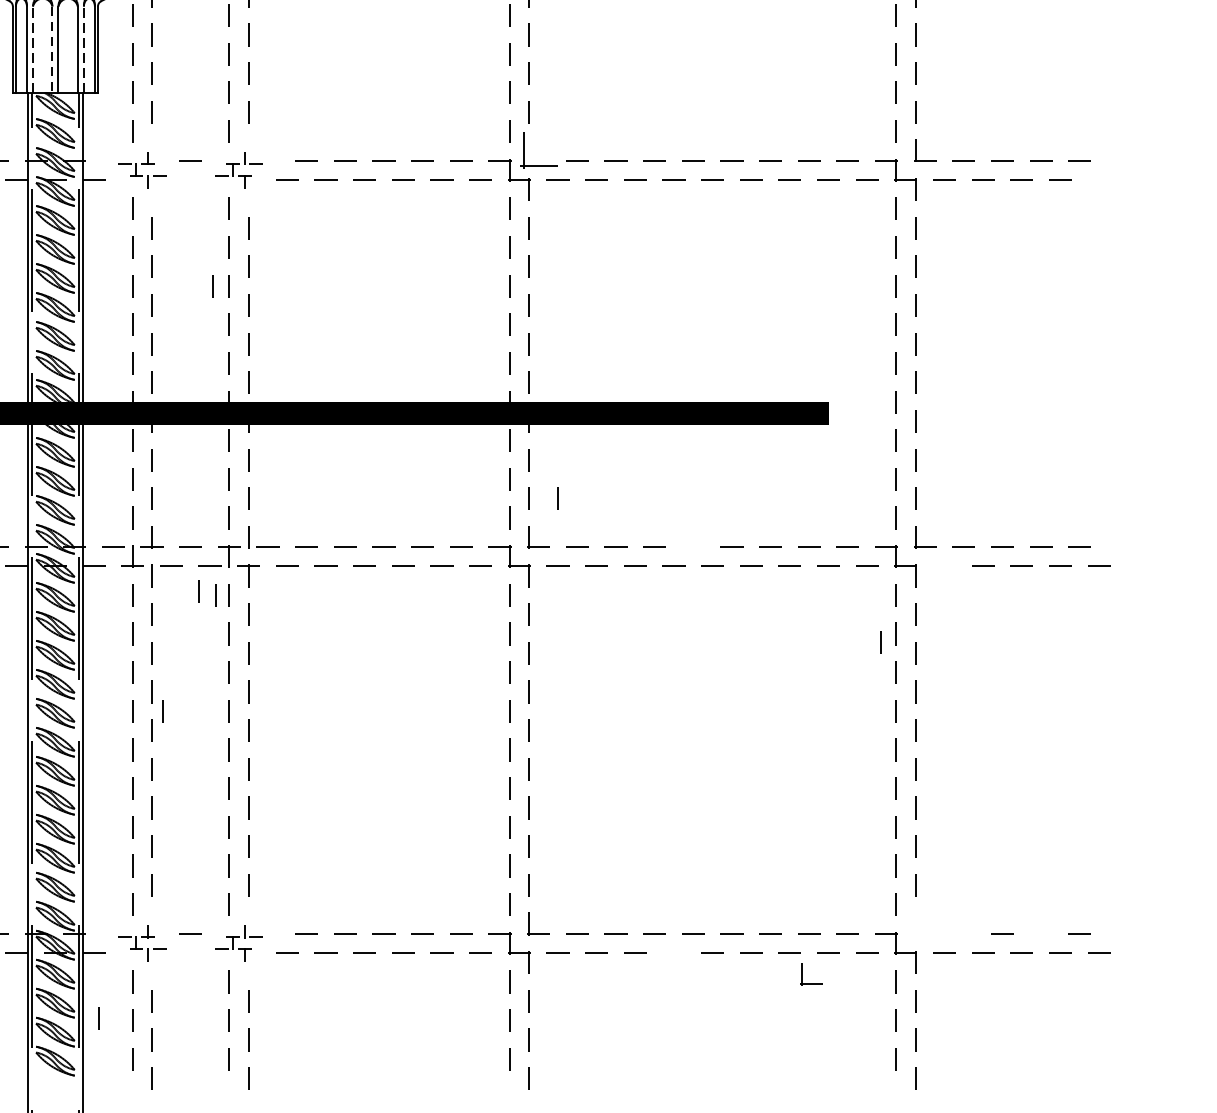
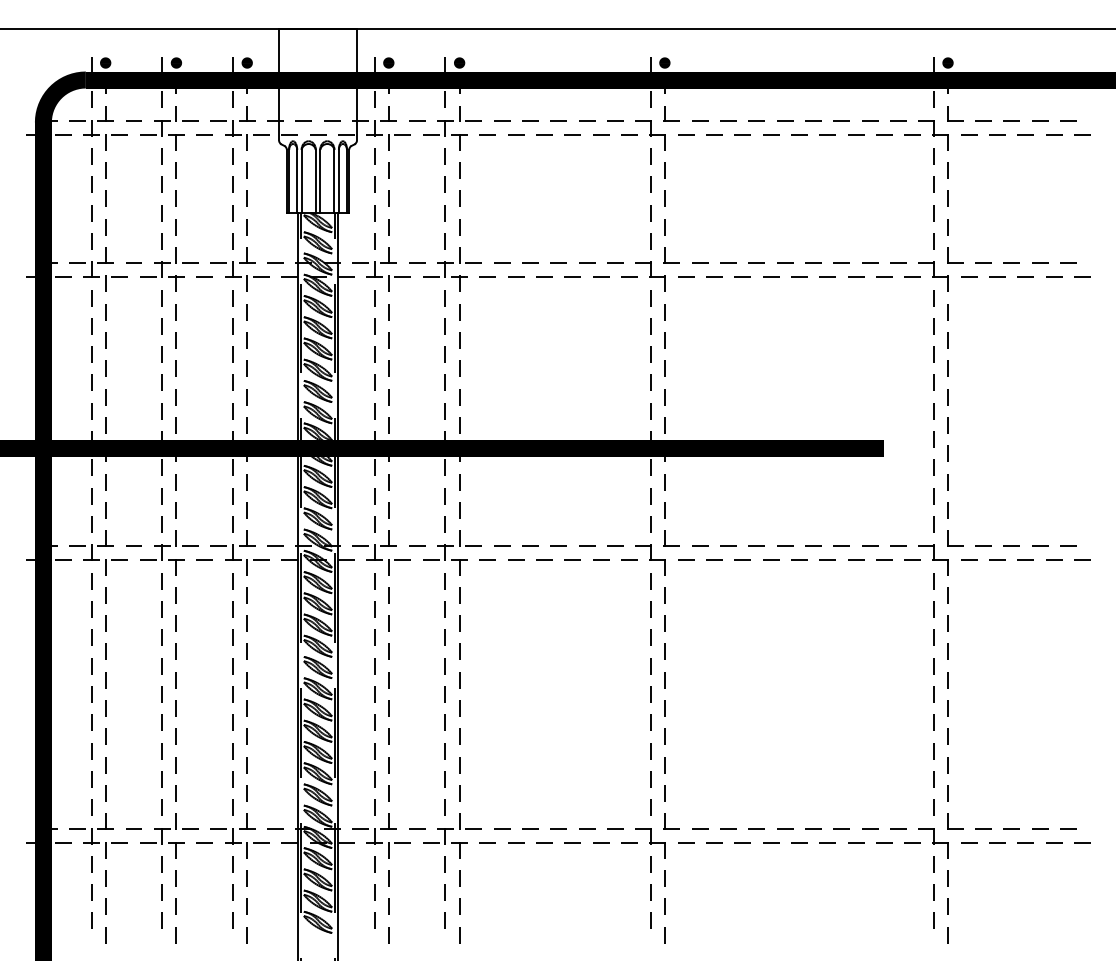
line: (32, 49) -> (301, 181), dashed -> solid
line: (51, 49) -> (315, 181), dashed -> solid
line: (83, 49) -> (338, 181), dashed -> solid
part: (538, 150) -> (671, 255), size x0.62
part: (142, 169) -> (381, 269), size x1.67
part: (239, 169) -> (452, 269), size x1.67
line: (1099, 179) -> (1082, 276), added
line: (213, 285) -> (433, 354), removed
line: (557, 498) -> (685, 510), removed
line: (693, 546) -> (785, 545), added
line: (944, 565) -> (969, 559), added
line: (198, 591) -> (422, 578), removed
line: (215, 595) -> (435, 581), removed
line: (880, 642) -> (922, 615), removed
line: (161, 711) -> (395, 666), removed
line: (963, 933) -> (983, 828), added
line: (1041, 933) -> (1040, 828), added
part: (142, 942) -> (381, 835), size x1.67
part: (239, 942) -> (452, 835), size x1.67
line: (674, 952) -> (771, 842), added
part: (802, 973) -> (948, 821), moved
line: (98, 1017) -> (349, 890), removed

